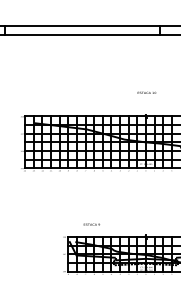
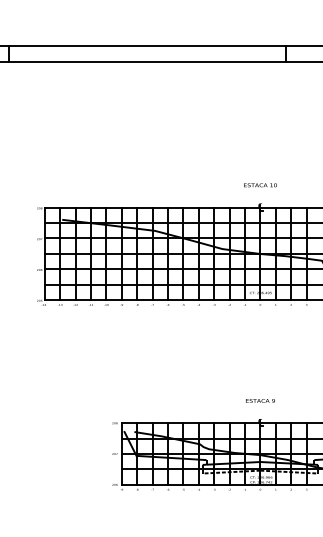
text: (146, 92) -> (259, 184), moved
text: (91, 224) -> (259, 400), moved

